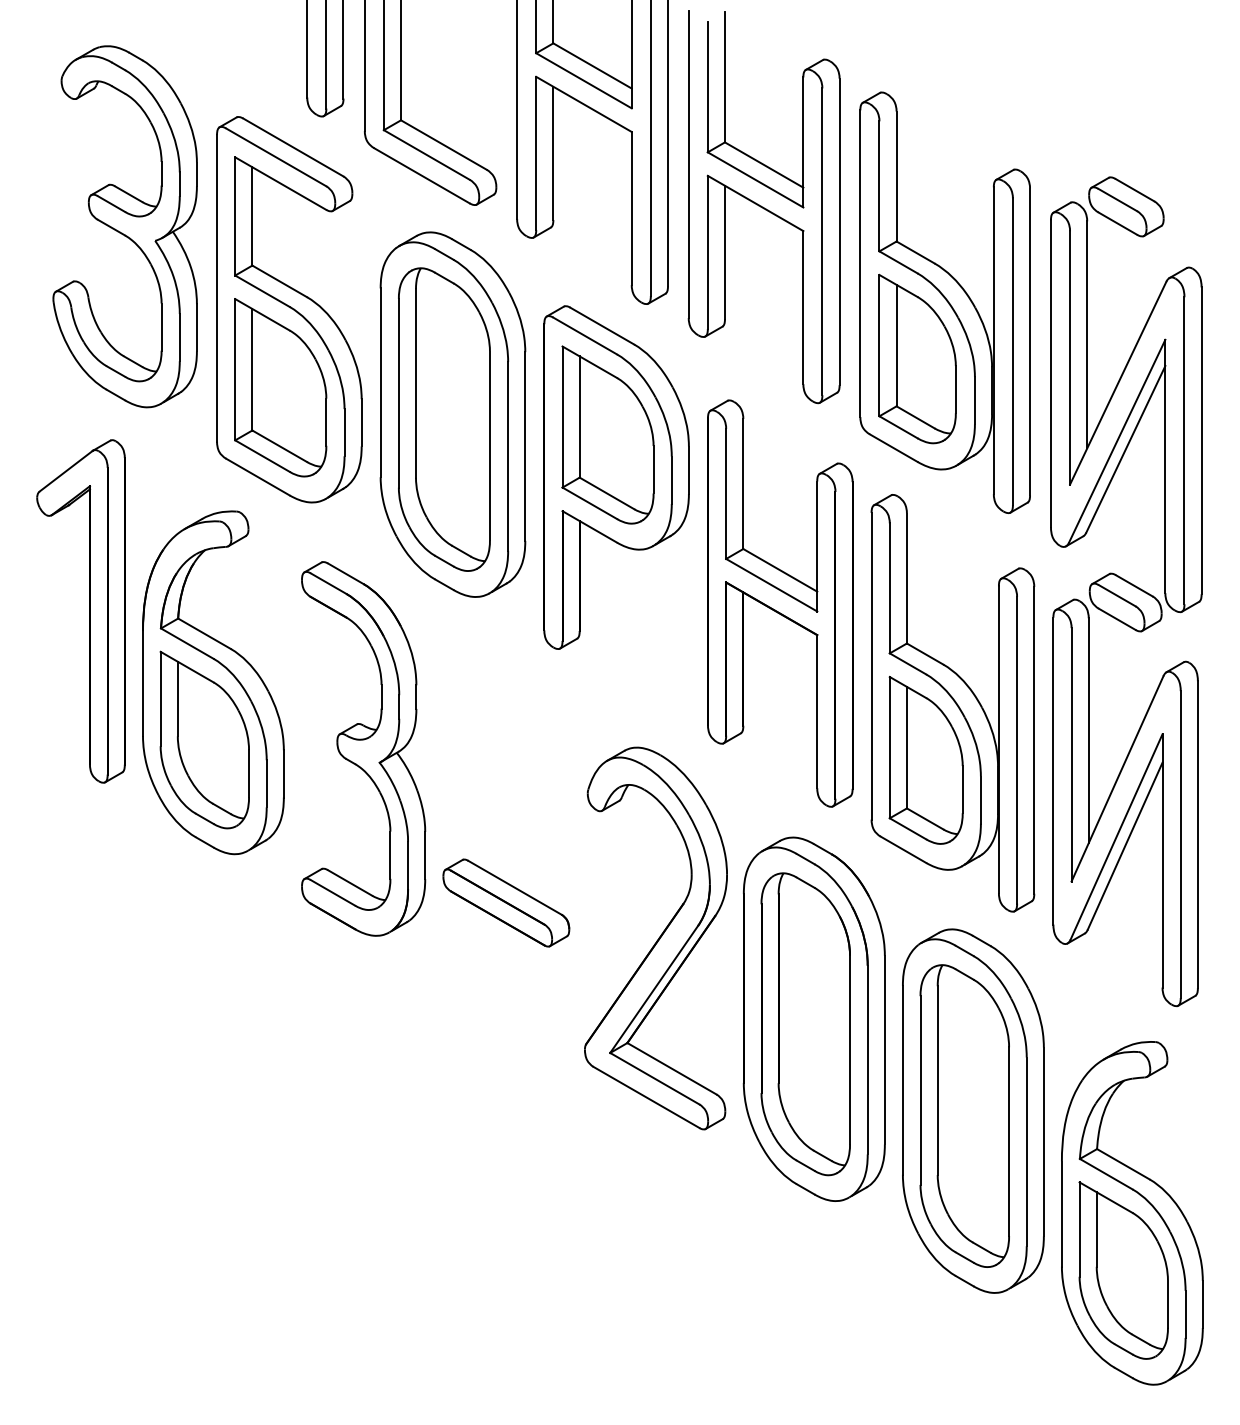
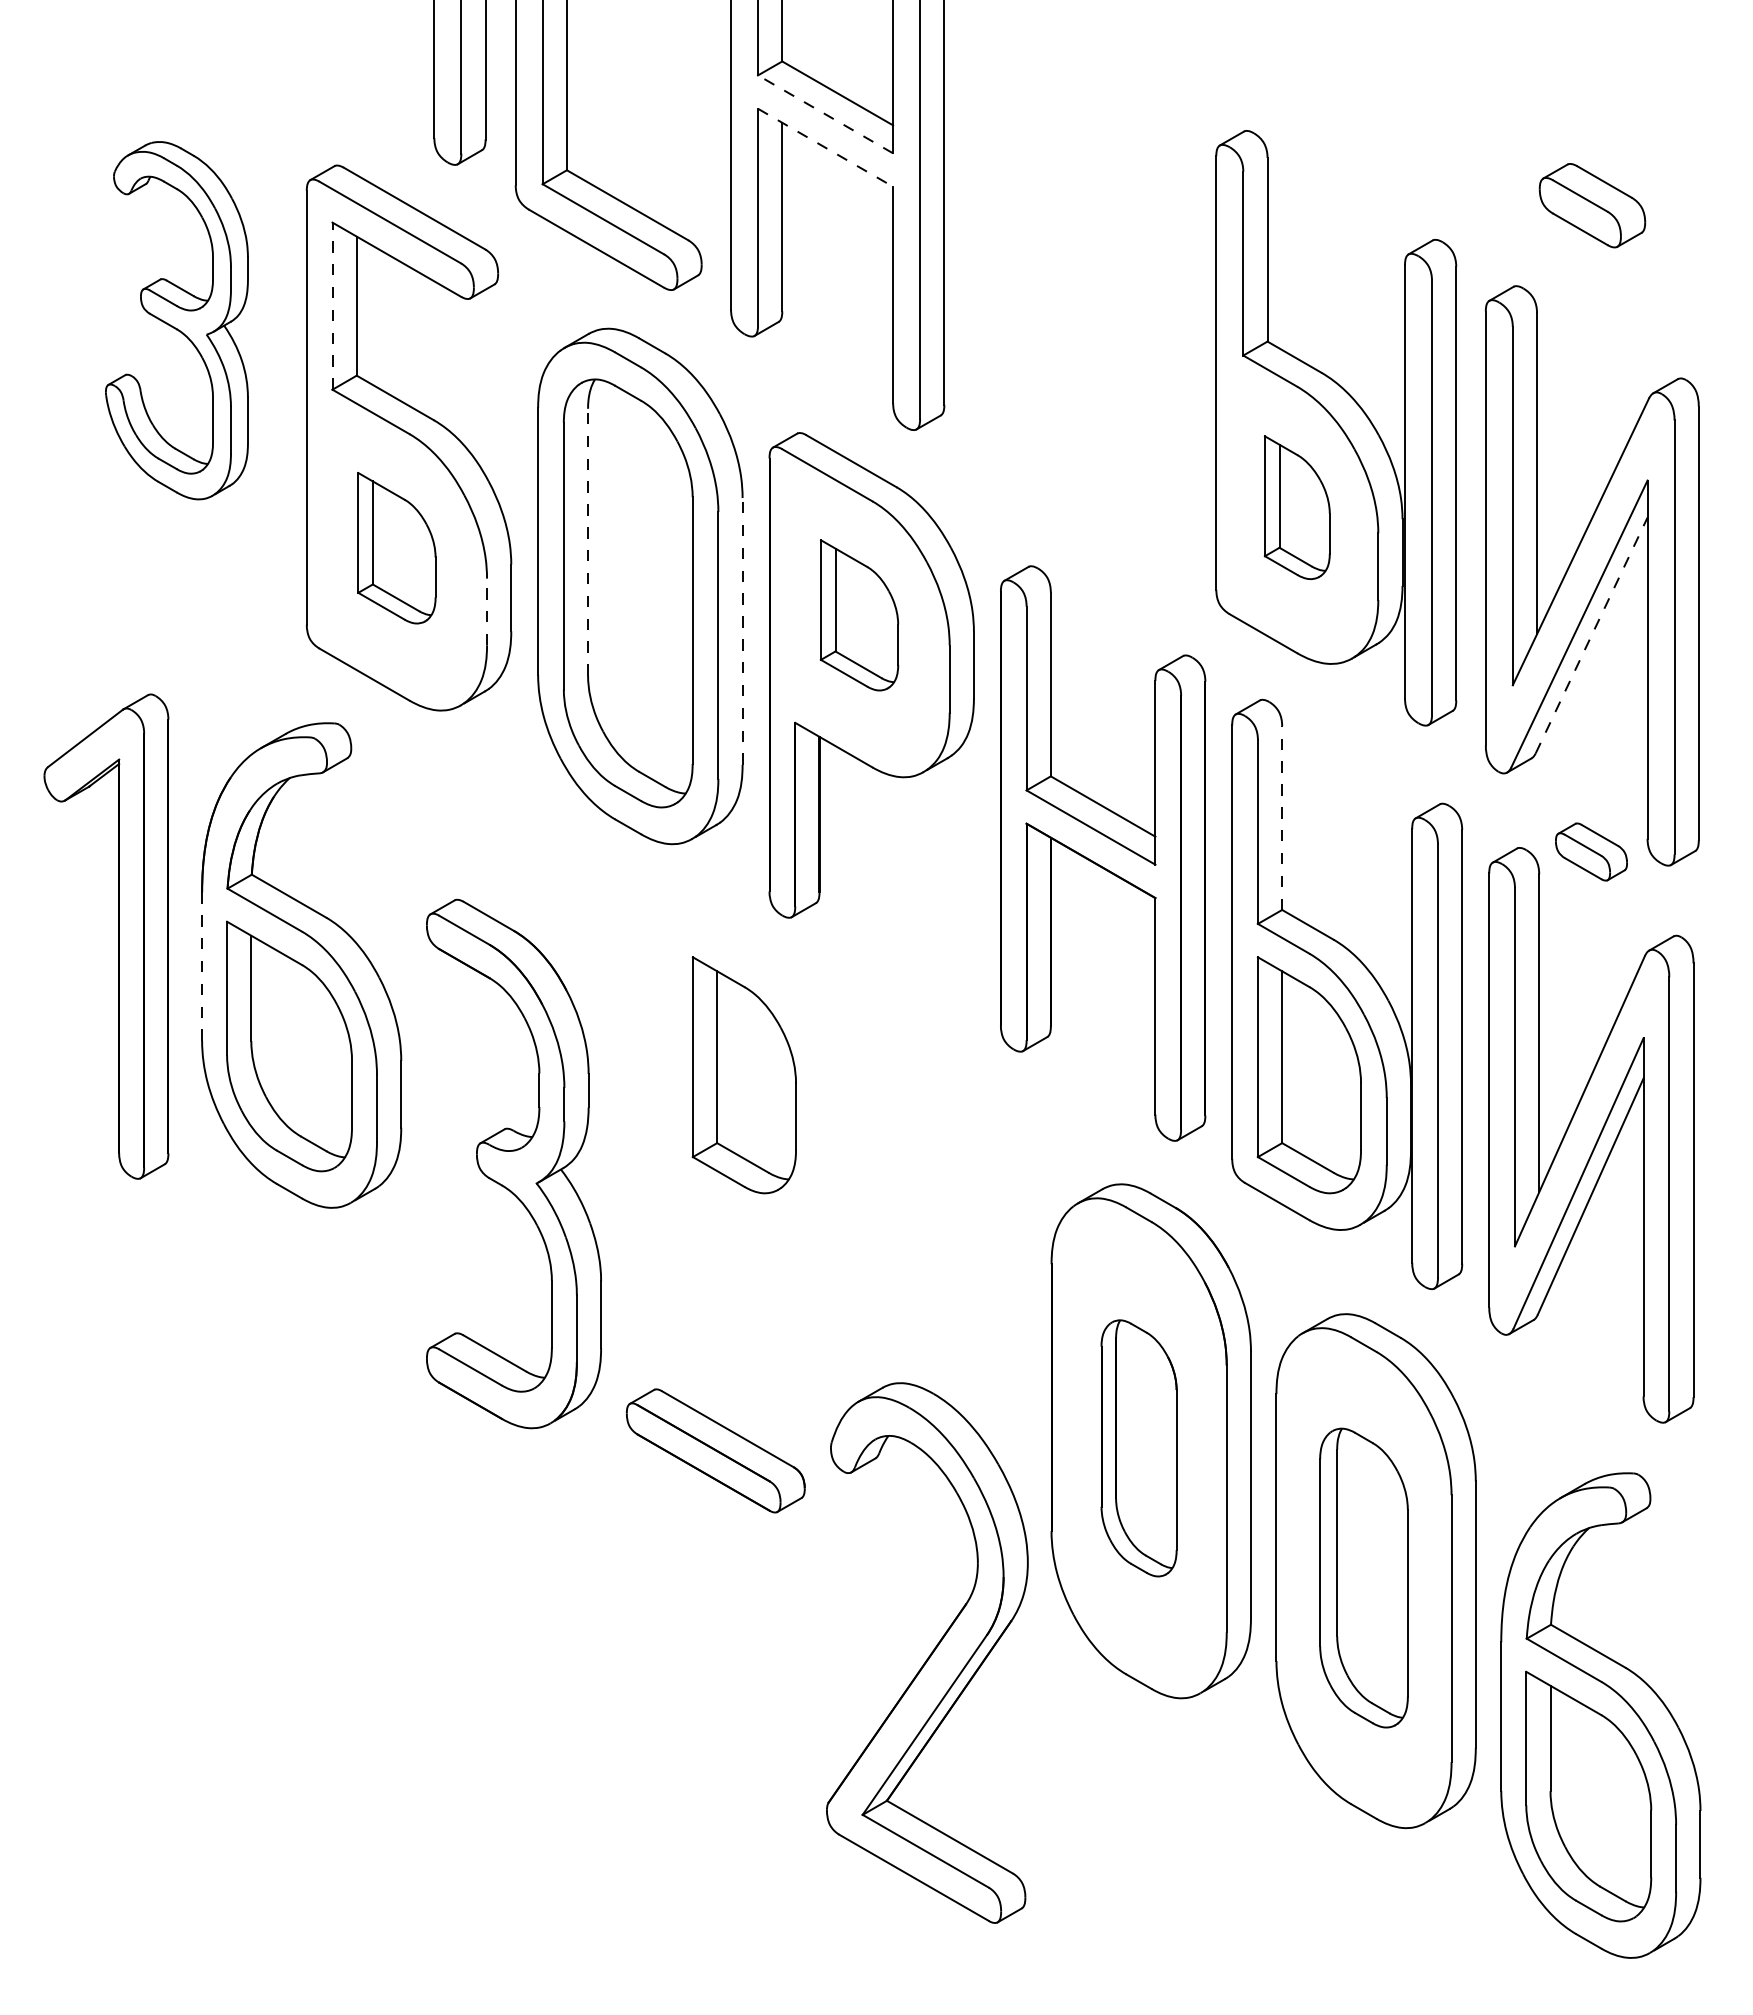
line: (583, 80) -> (825, 114), solid -> dashed
line: (583, 104) -> (825, 147), solid -> dashed
part: (1126, 206) -> (1592, 205), moved
part: (763, 207) -> (1079, 293), removed
line: (235, 216) -> (332, 306), solid -> dashed
part: (124, 226) -> (176, 320), size x0.7
part: (917, 358) -> (1297, 507), size x0.6
line: (416, 382) -> (588, 541), solid -> dashed
part: (280, 387) -> (396, 547), size x0.6
line: (344, 432) -> (487, 611), solid -> dashed
part: (607, 435) -> (859, 615), size x0.6
line: (525, 445) -> (742, 630), solid -> dashed
line: (1125, 449) -> (1591, 635), solid -> dashed
line: (907, 578) -> (1282, 818), solid -> dashed
part: (1125, 602) -> (1591, 851), size x0.7
part: (89, 611) -> (118, 936), moved
line: (143, 684) -> (202, 967), solid -> dashed
part: (363, 748) -> (513, 1163), moved
part: (525, 760) -> (743, 1075), added
part: (506, 902) -> (715, 1450), moved
part: (656, 938) -> (927, 1652), moved
part: (805, 1024) -> (1138, 1448), size x0.6
part: (964, 1115) -> (1363, 1577), size x0.7

